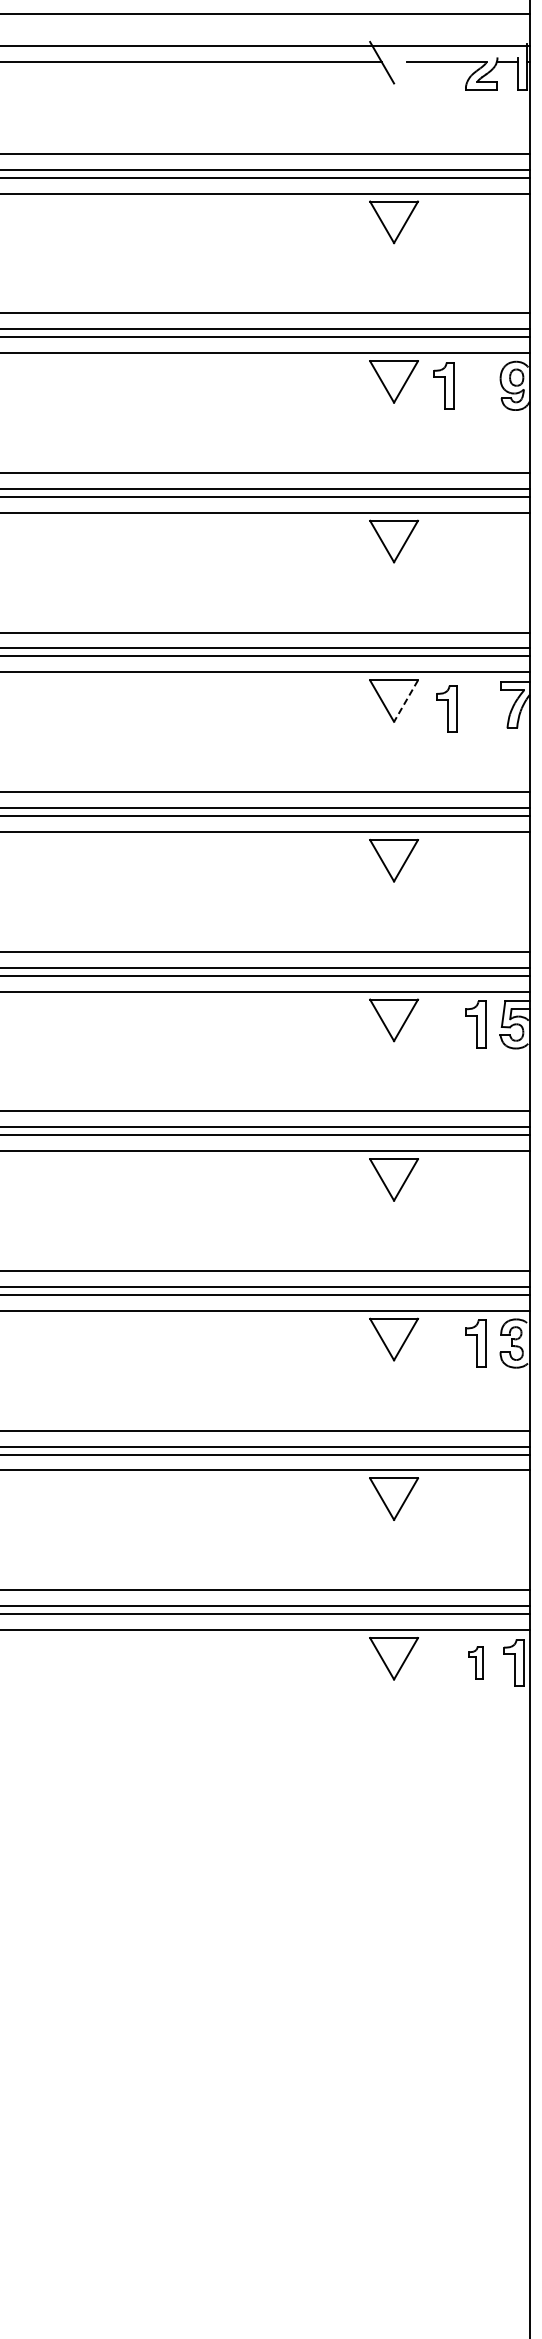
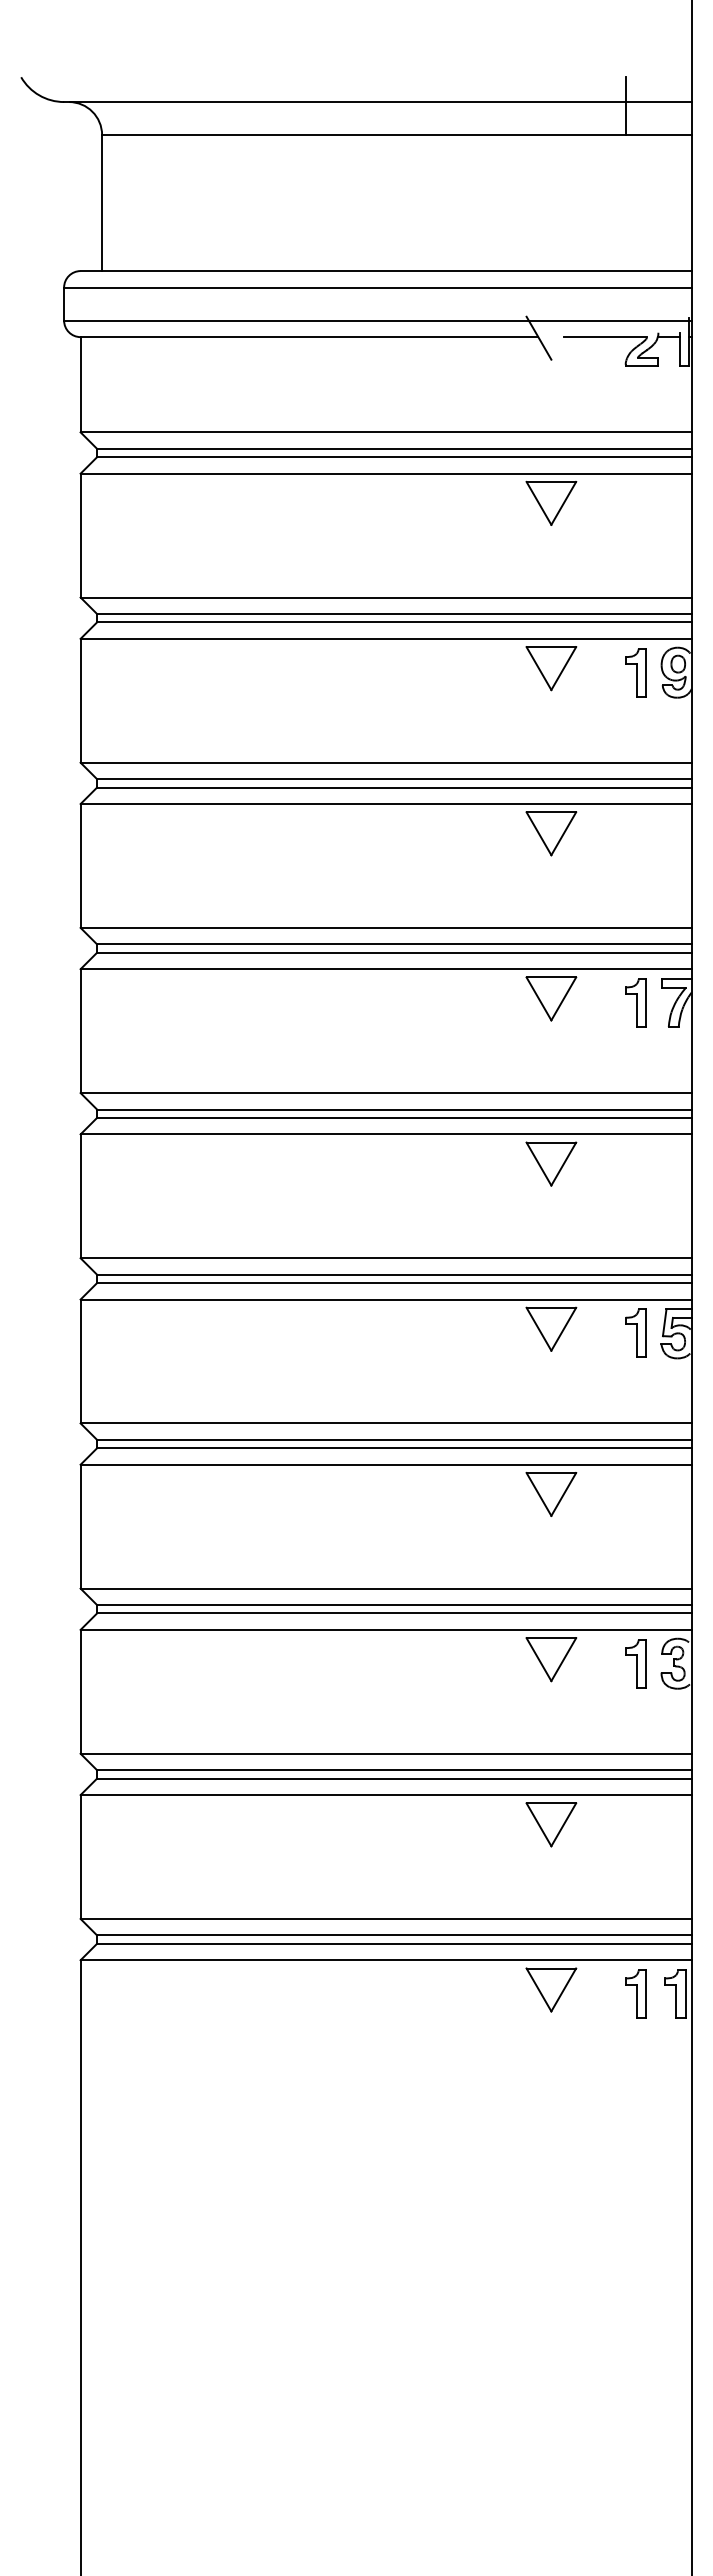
part: (443, 385) -> (635, 672), moved
line: (405, 700) -> (563, 998), dashed -> solid
part: (446, 708) -> (635, 1002), moved
part: (475, 1662) -> (635, 1993), size x1.43

